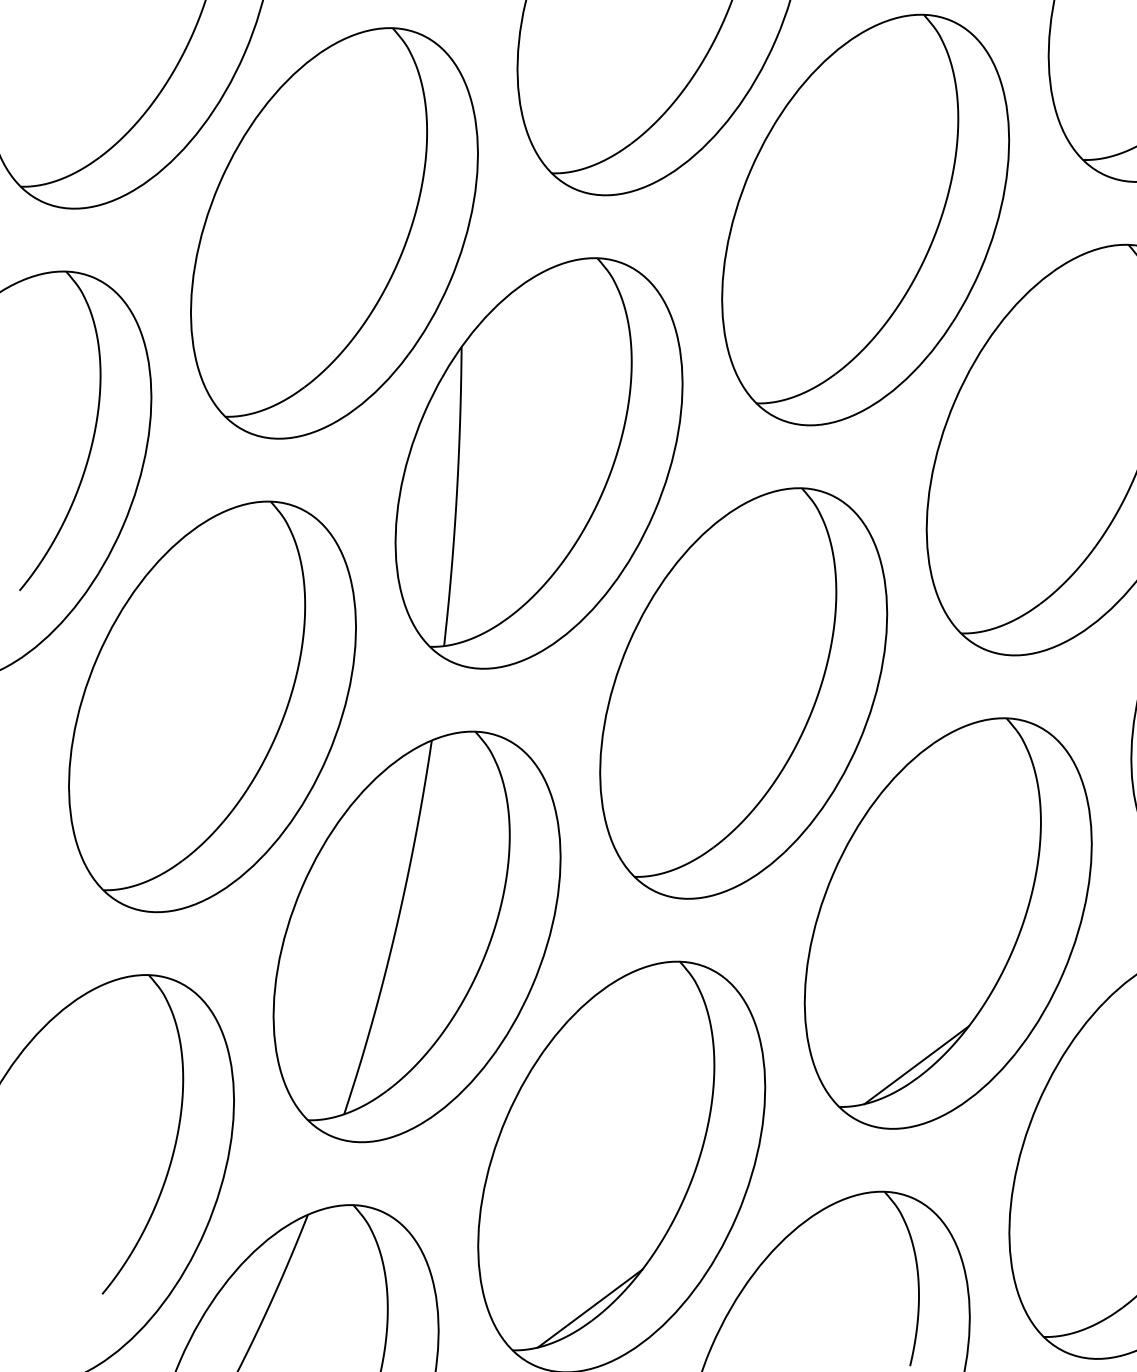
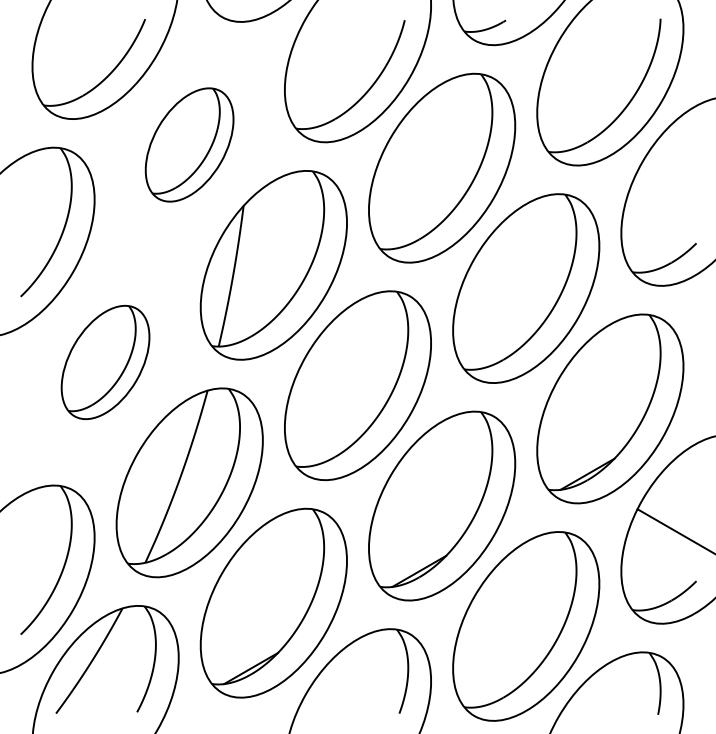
part: (333, 232) -> (189, 144), size x0.6
part: (212, 706) -> (105, 362), size x0.6

